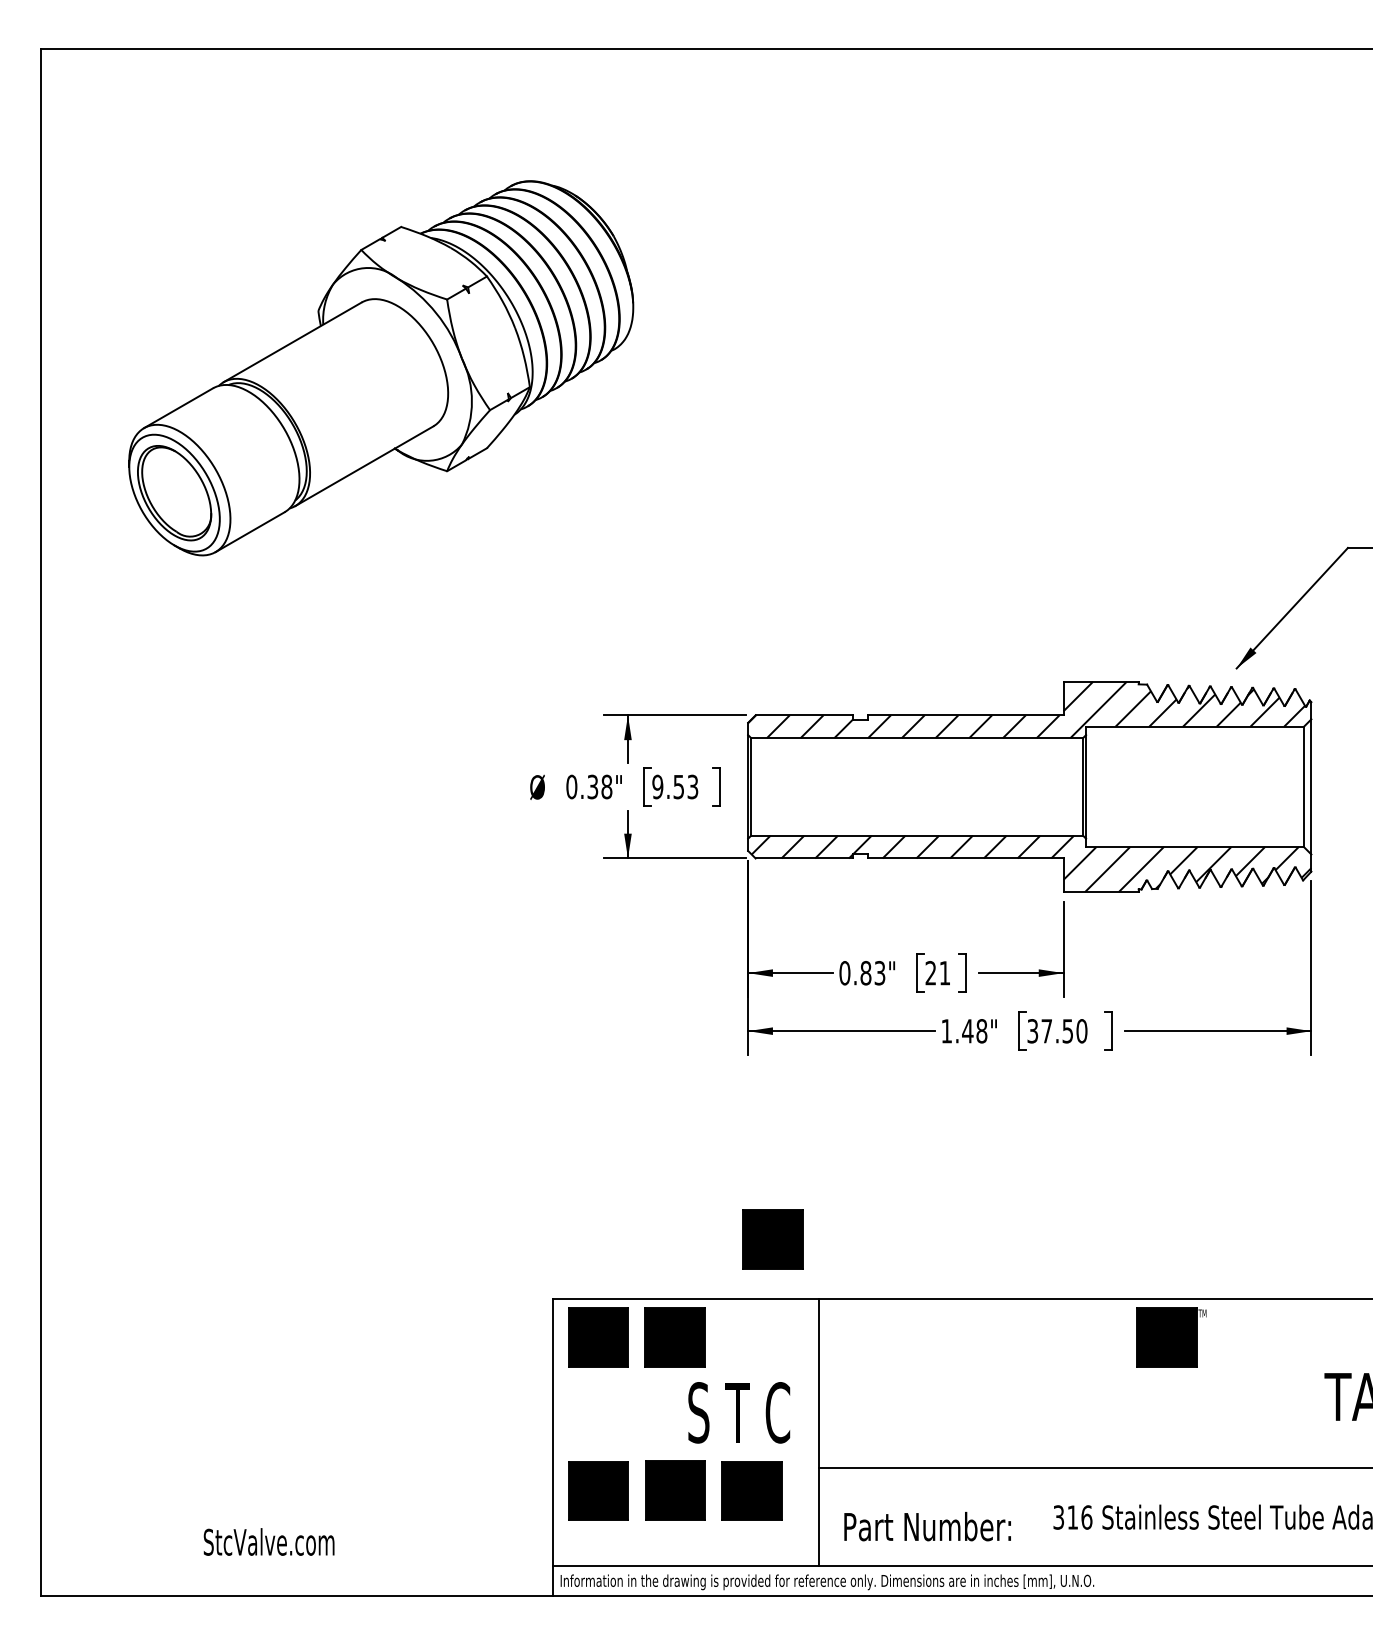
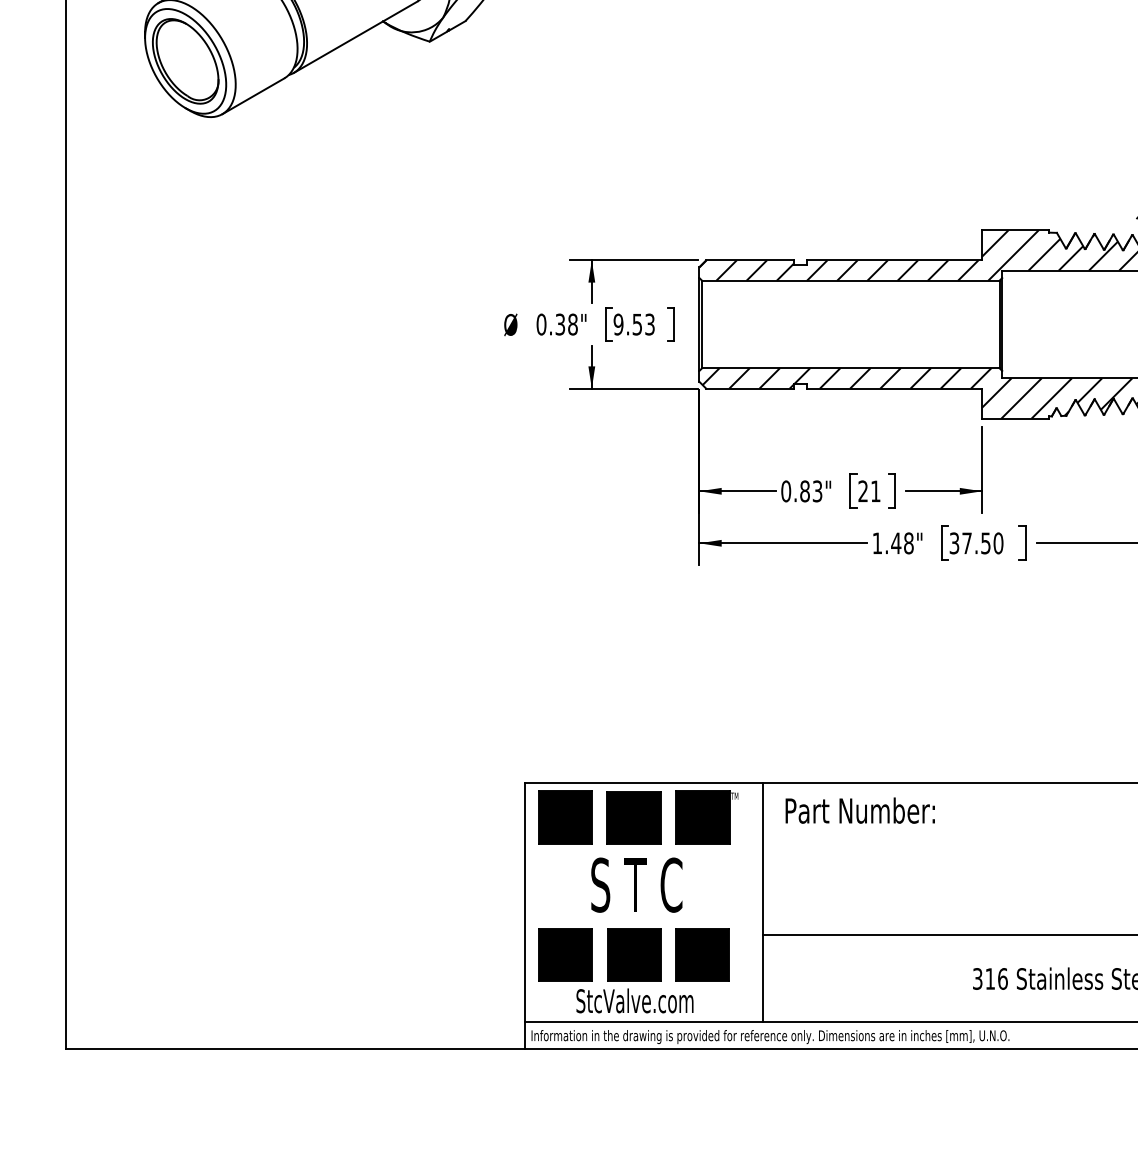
part: (772, 1239) -> (721, 729), removed
part: (1171, 1337) -> (706, 817), moved
text: (739, 1412) -> (637, 884), moved
text: (927, 1526) -> (860, 810), moved
text: (268, 1541) -> (634, 1000), moved

